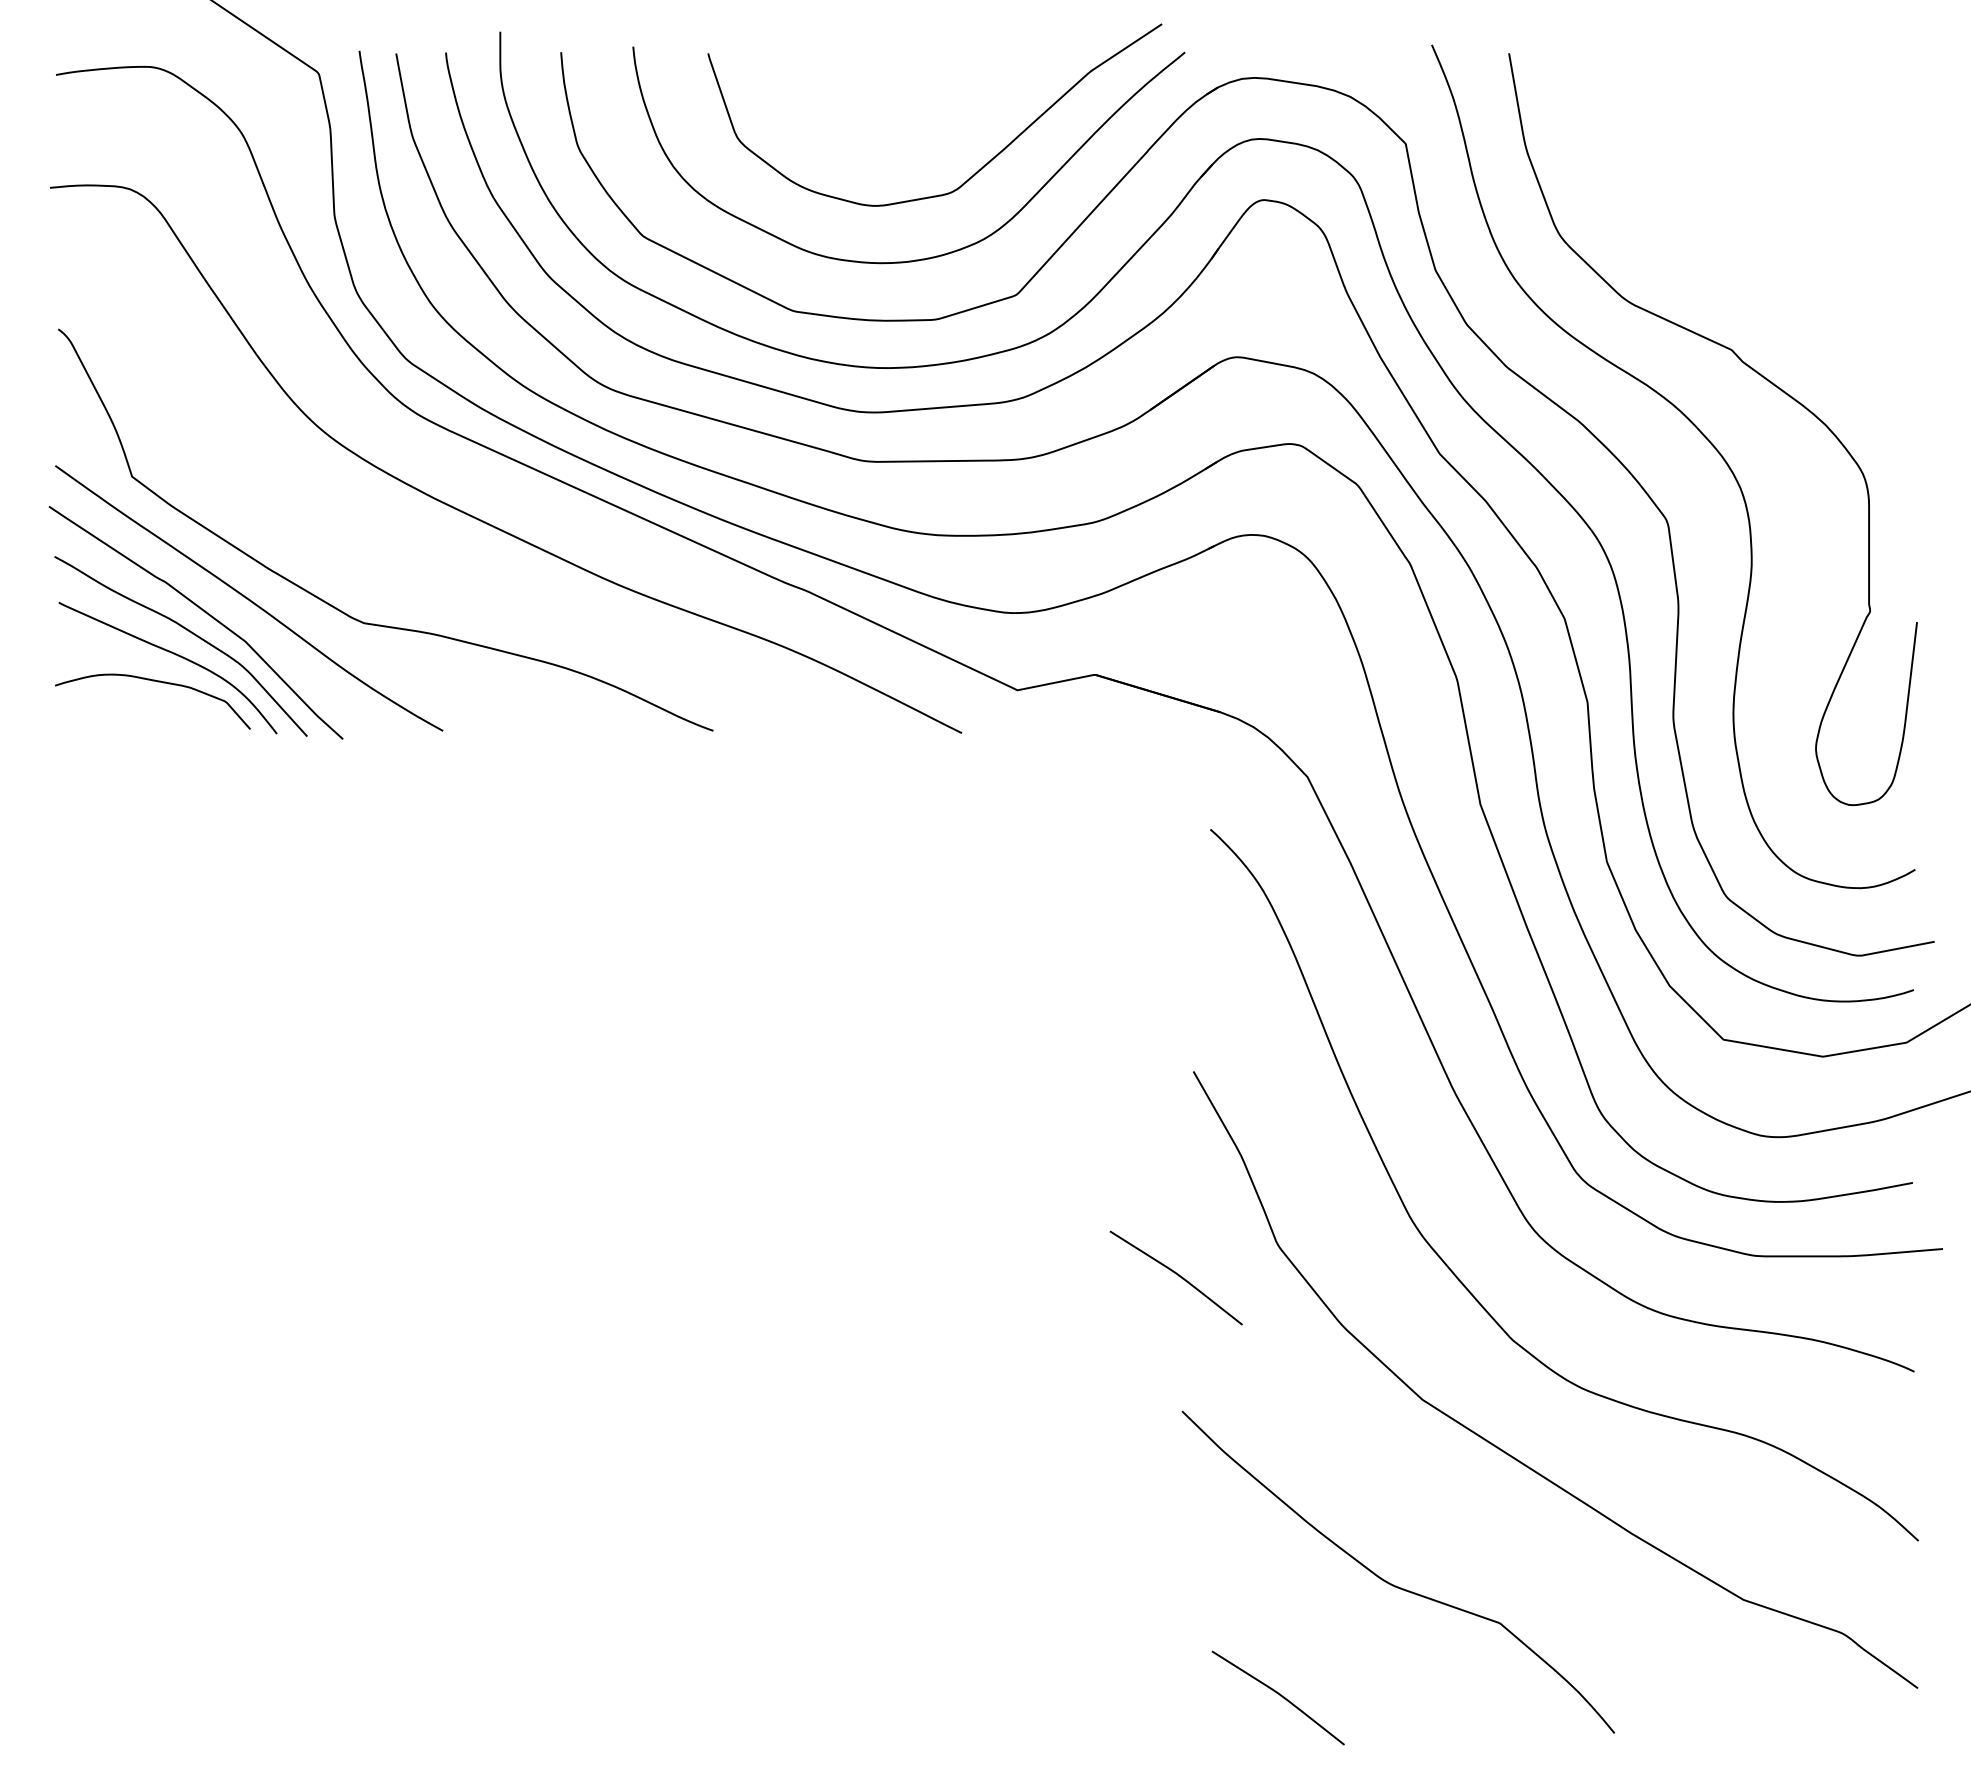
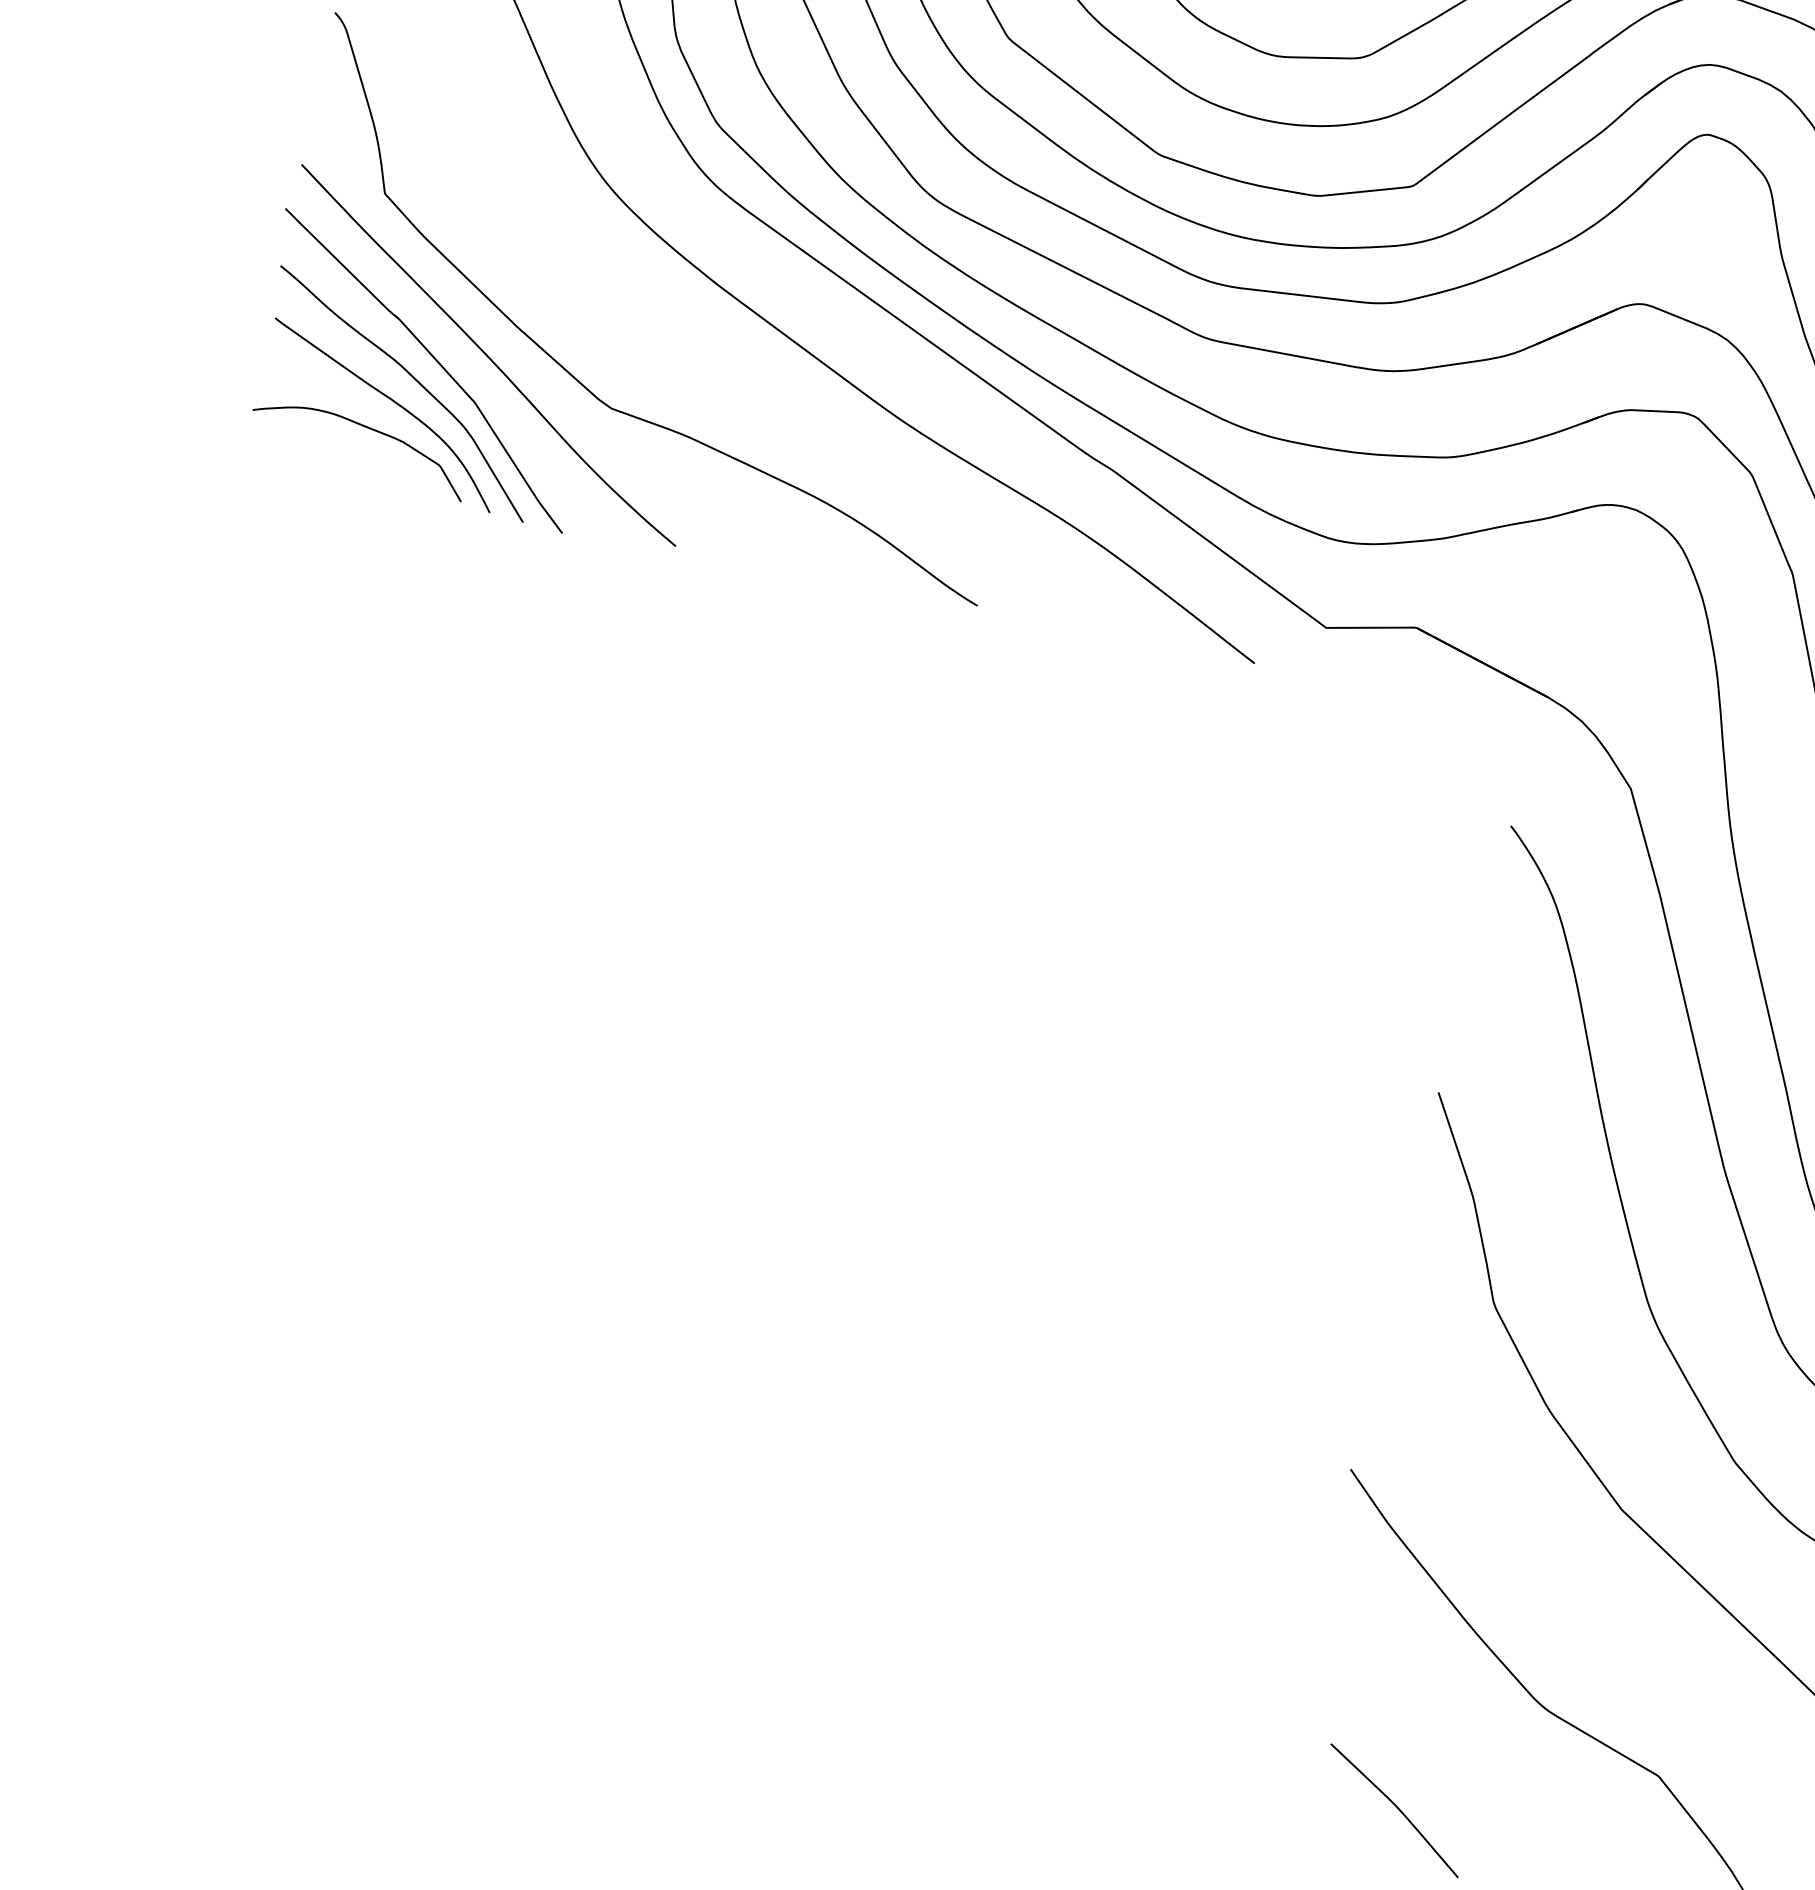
curve: (1177, 1275) -> (1375, 1316), removed

